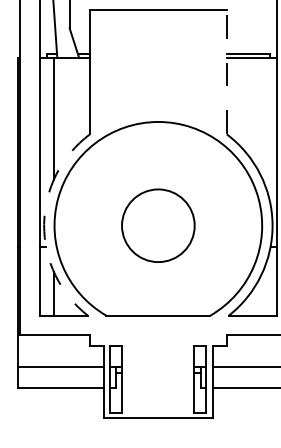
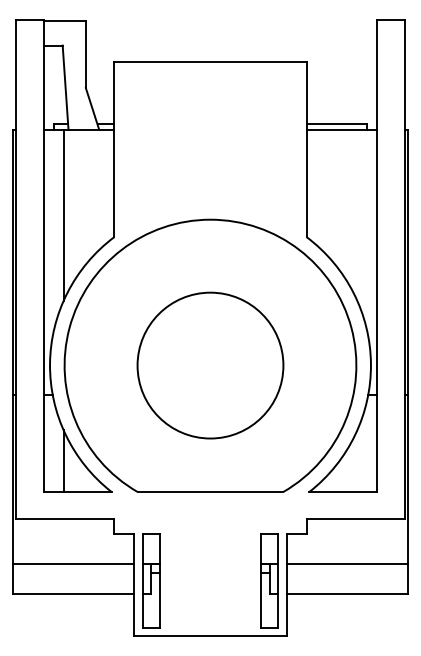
line: (226, 72) -> (306, 149), dashed -> solid
arc: (44, 224) -> (50, 363), dashed -> solid
circle: (158, 225) -> (210, 365), size x1.43

